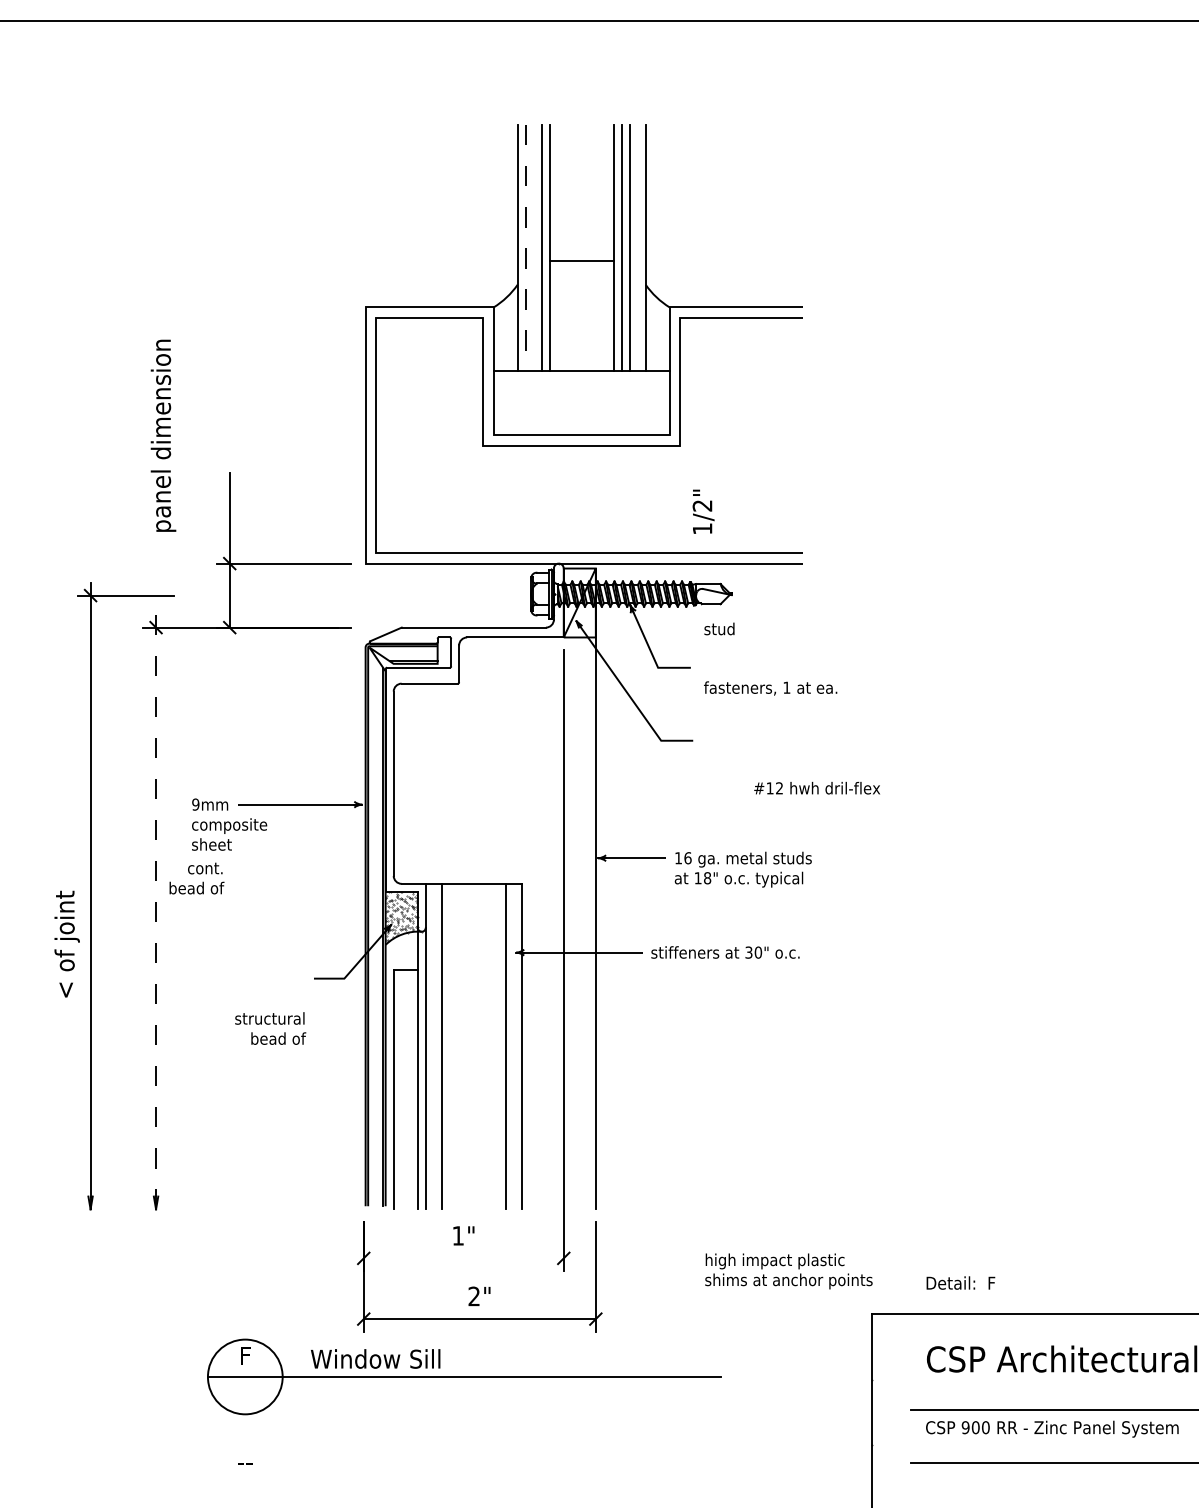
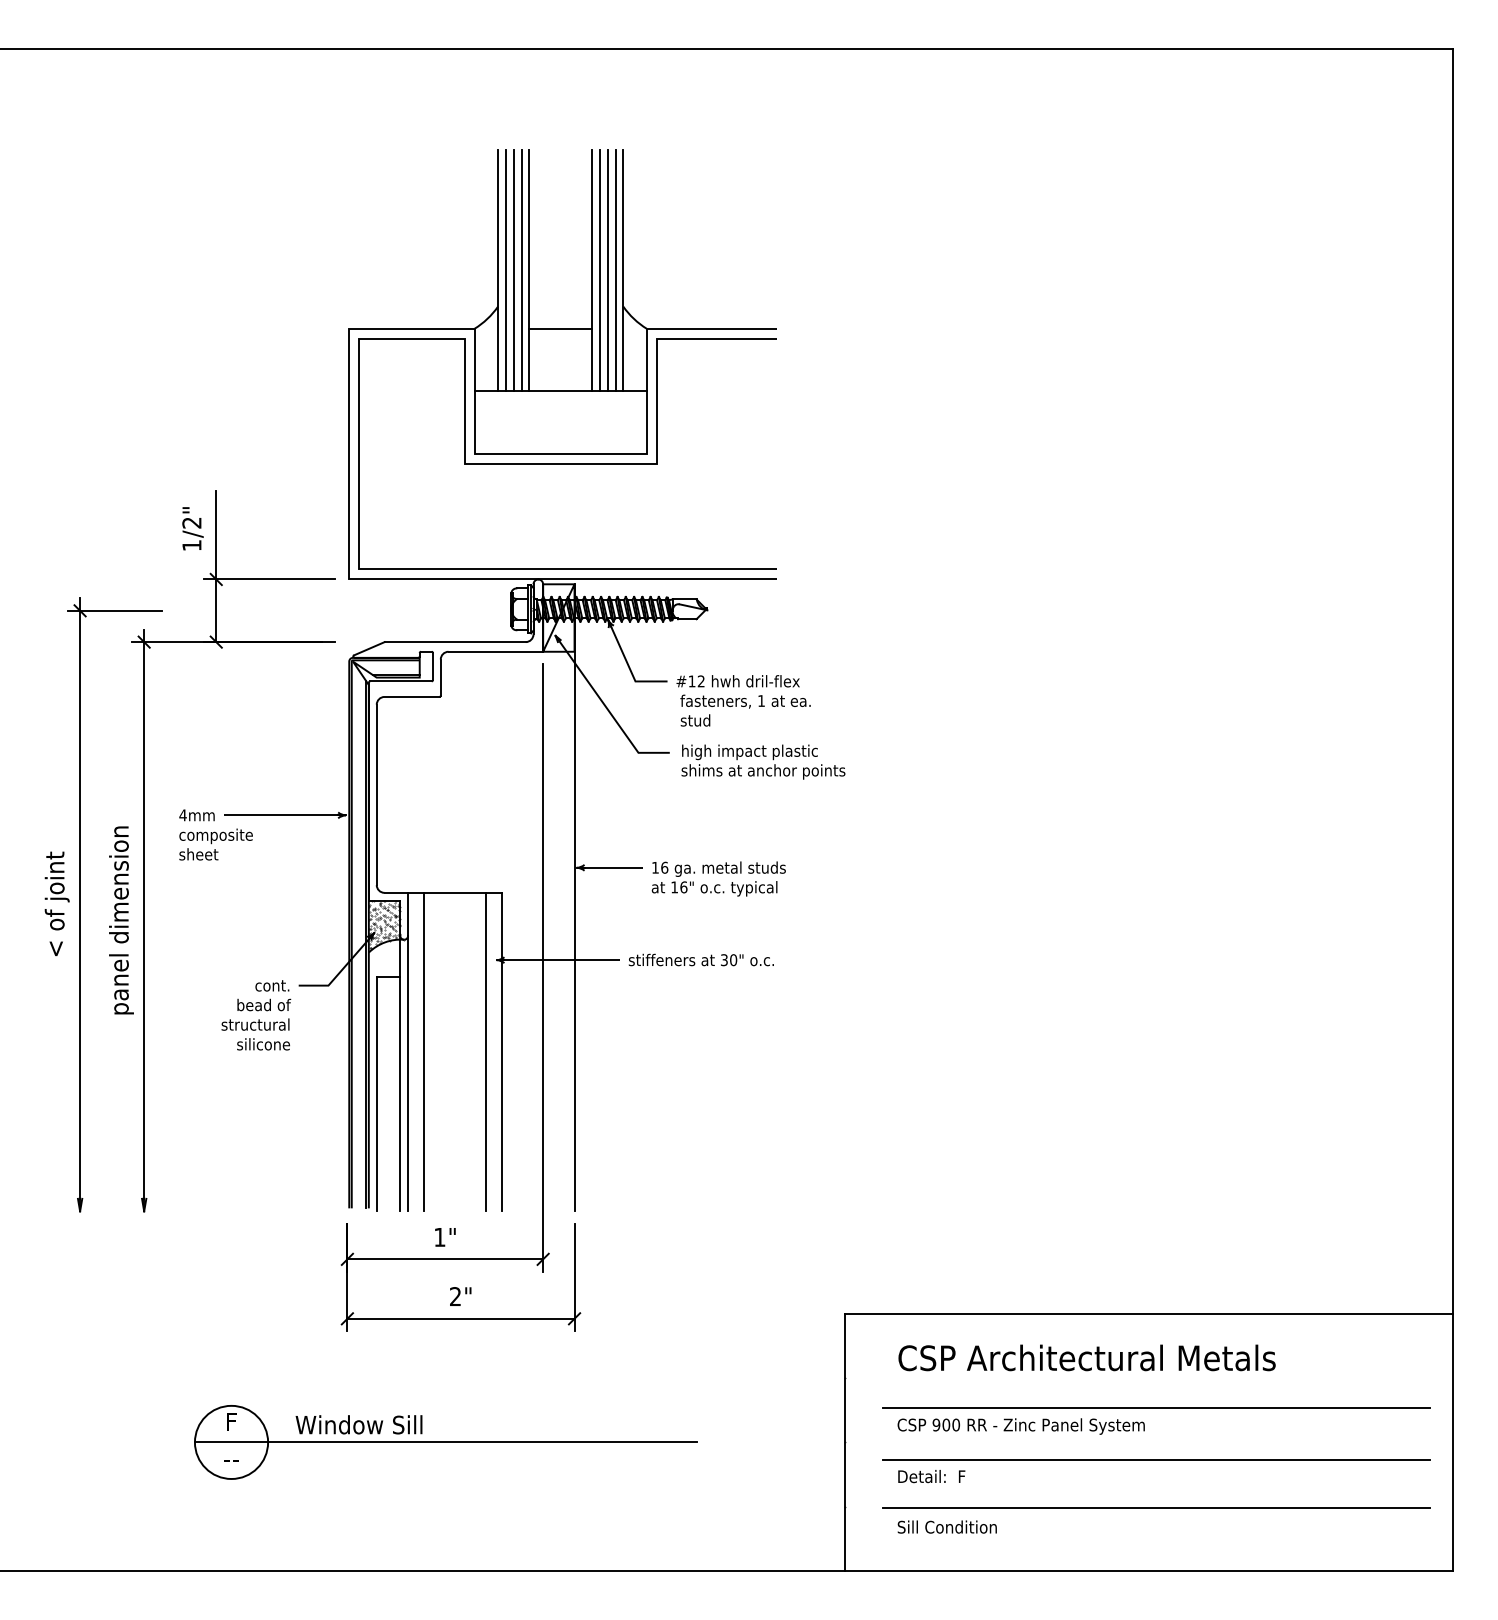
line: (525, 247) -> (505, 270), dashed -> solid
line: (533, 247) -> (513, 270), added
line: (637, 247) -> (615, 270), added
line: (581, 261) -> (560, 328), moved
text: (163, 435) -> (121, 920), moved
text: (703, 511) -> (192, 528), moved
text: (719, 629) -> (695, 720), moved
text: (816, 788) -> (737, 681), moved
text: (195, 804) -> (182, 815), 9mm -> 4mm
text: (197, 878) -> (264, 995), moved
text: (707, 878) -> (683, 887), 18" -> 16"
line: (156, 905) -> (144, 914), dashed -> solid
text: (66, 943) -> (56, 903), moved
text: (279, 1038) -> (264, 1044), bead of -> silicone
line: (463, 1258) -> (445, 1259), added
text: (788, 1270) -> (763, 761), moved
text: (960, 1283) -> (931, 1476), moved
part: (463, 1377) -> (445, 1442), moved

